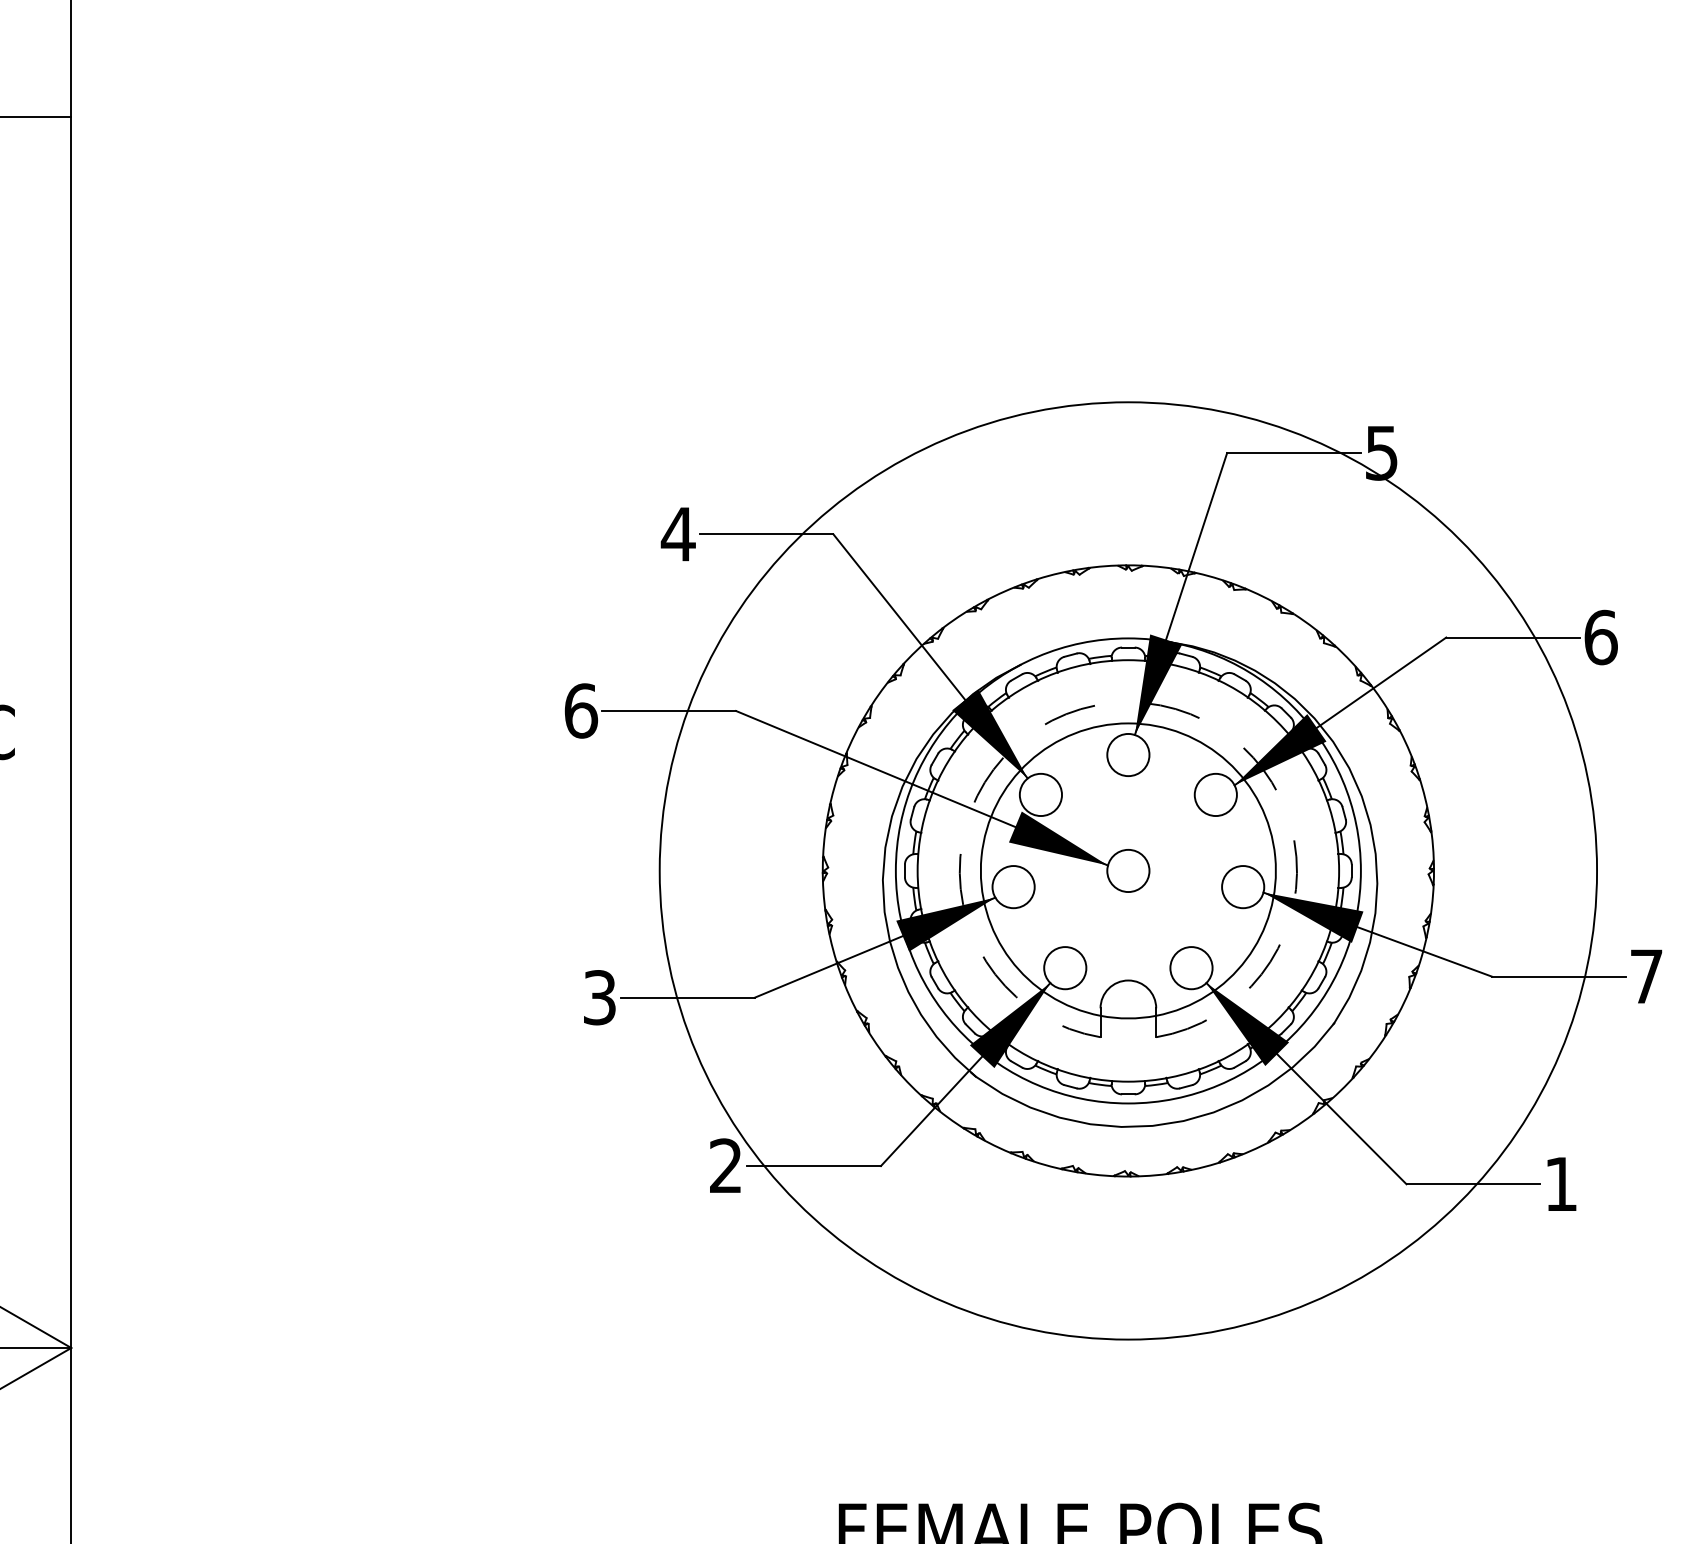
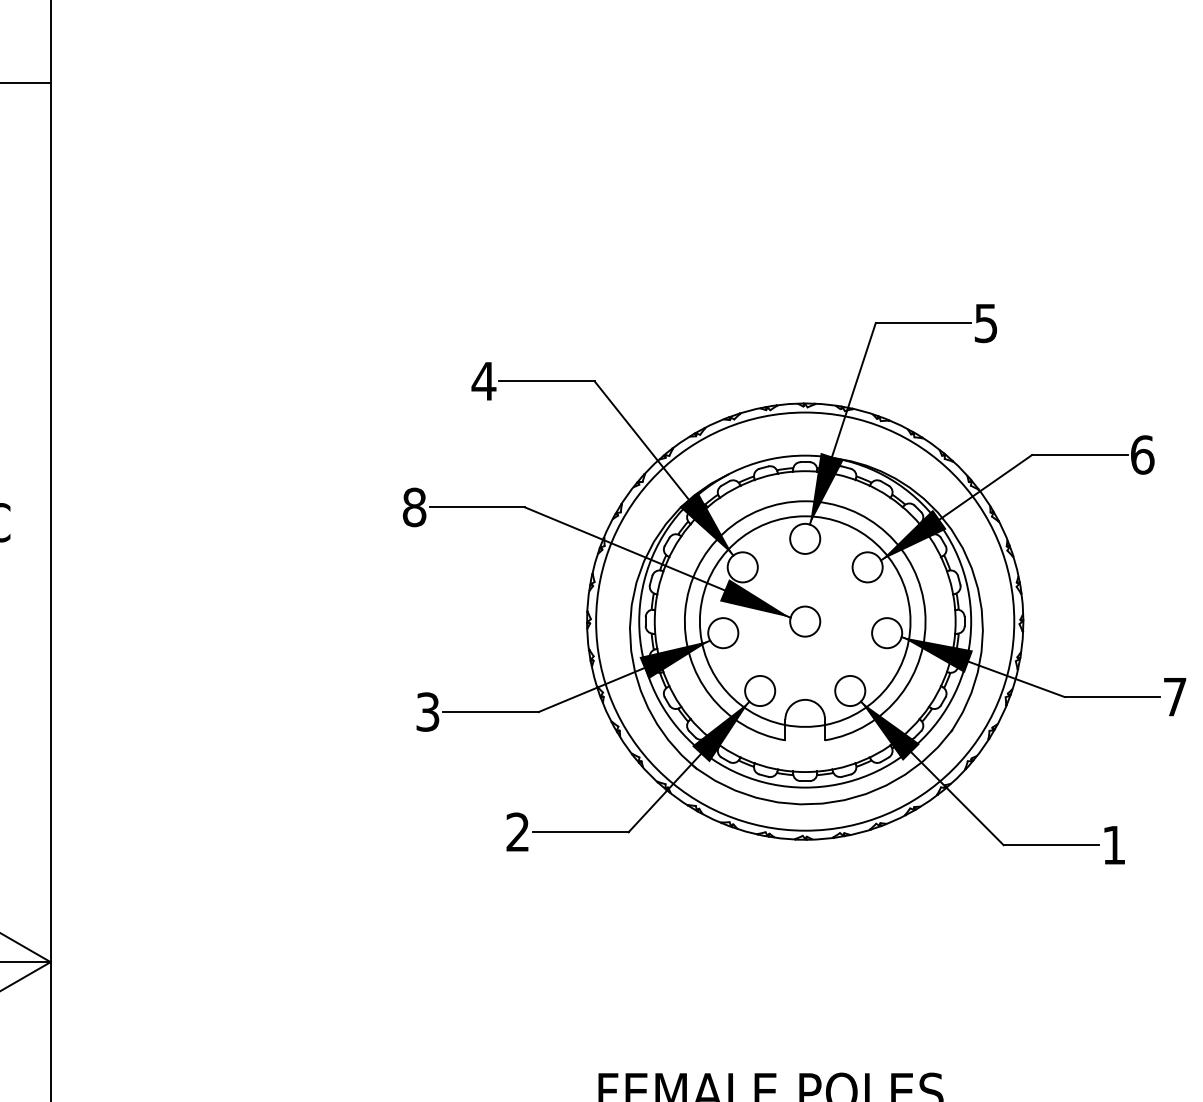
arc: (1128, 702) -> (805, 501), dashed -> solid
text: (581, 710) -> (414, 507), 6 -> 8
circle: (1128, 870) -> (805, 621), size x0.62

